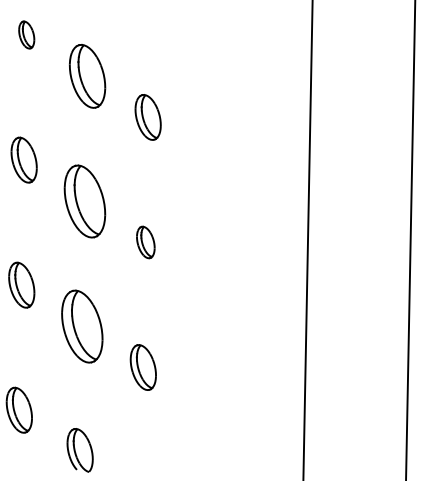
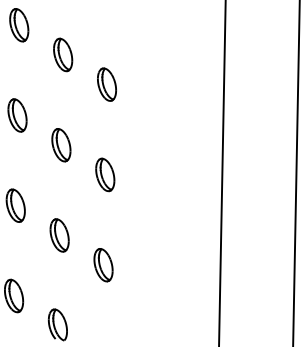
part: (26, 34) -> (19, 24), size x1.67
part: (86, 75) -> (62, 54), size x0.71
part: (84, 200) -> (61, 144), size x0.62
part: (145, 242) -> (105, 174), size x1.43
part: (82, 325) -> (59, 234), size x0.62

